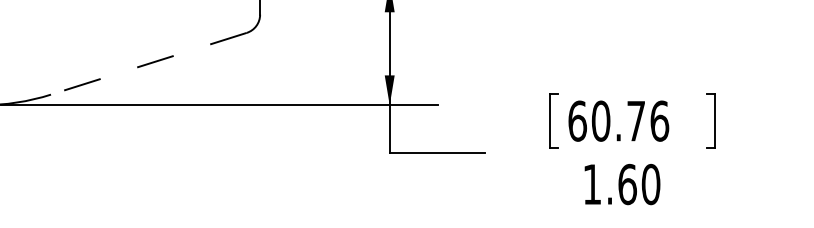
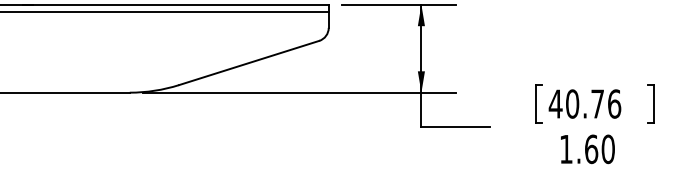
line: (147, 64) -> (248, 63), dashed -> solid
text: (577, 120) -> (555, 103), 60.76 -> 40.76

